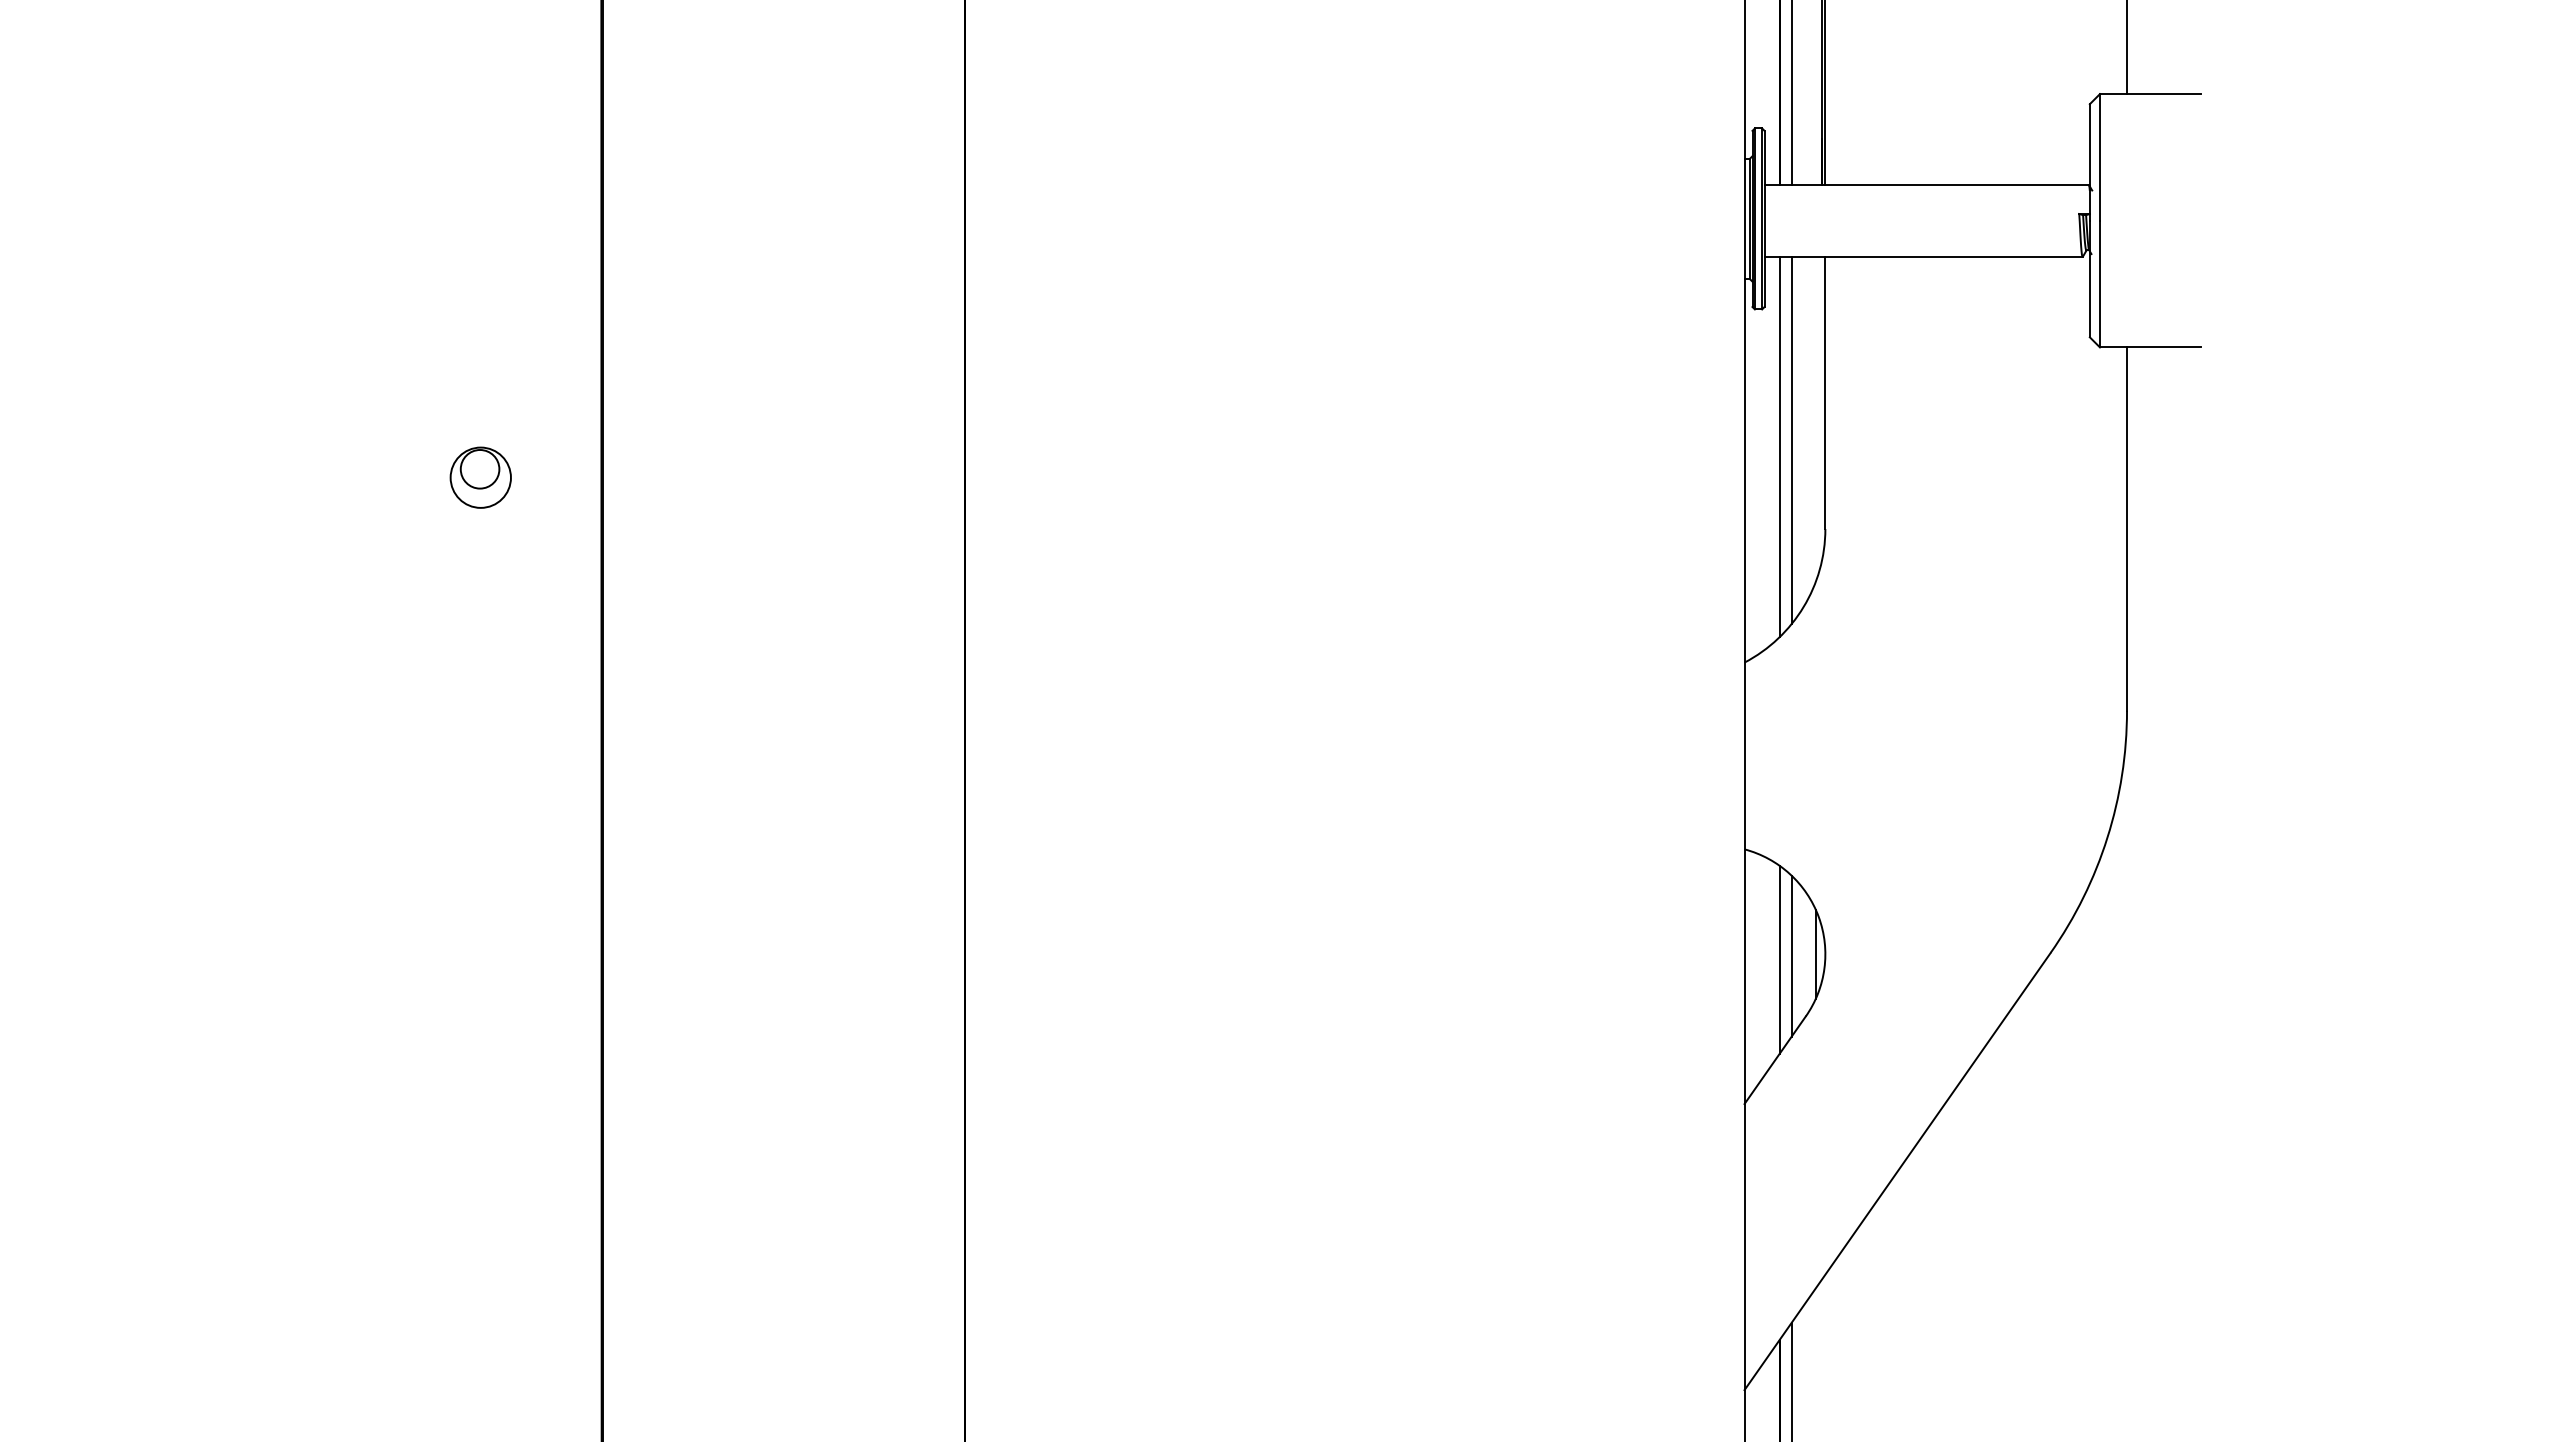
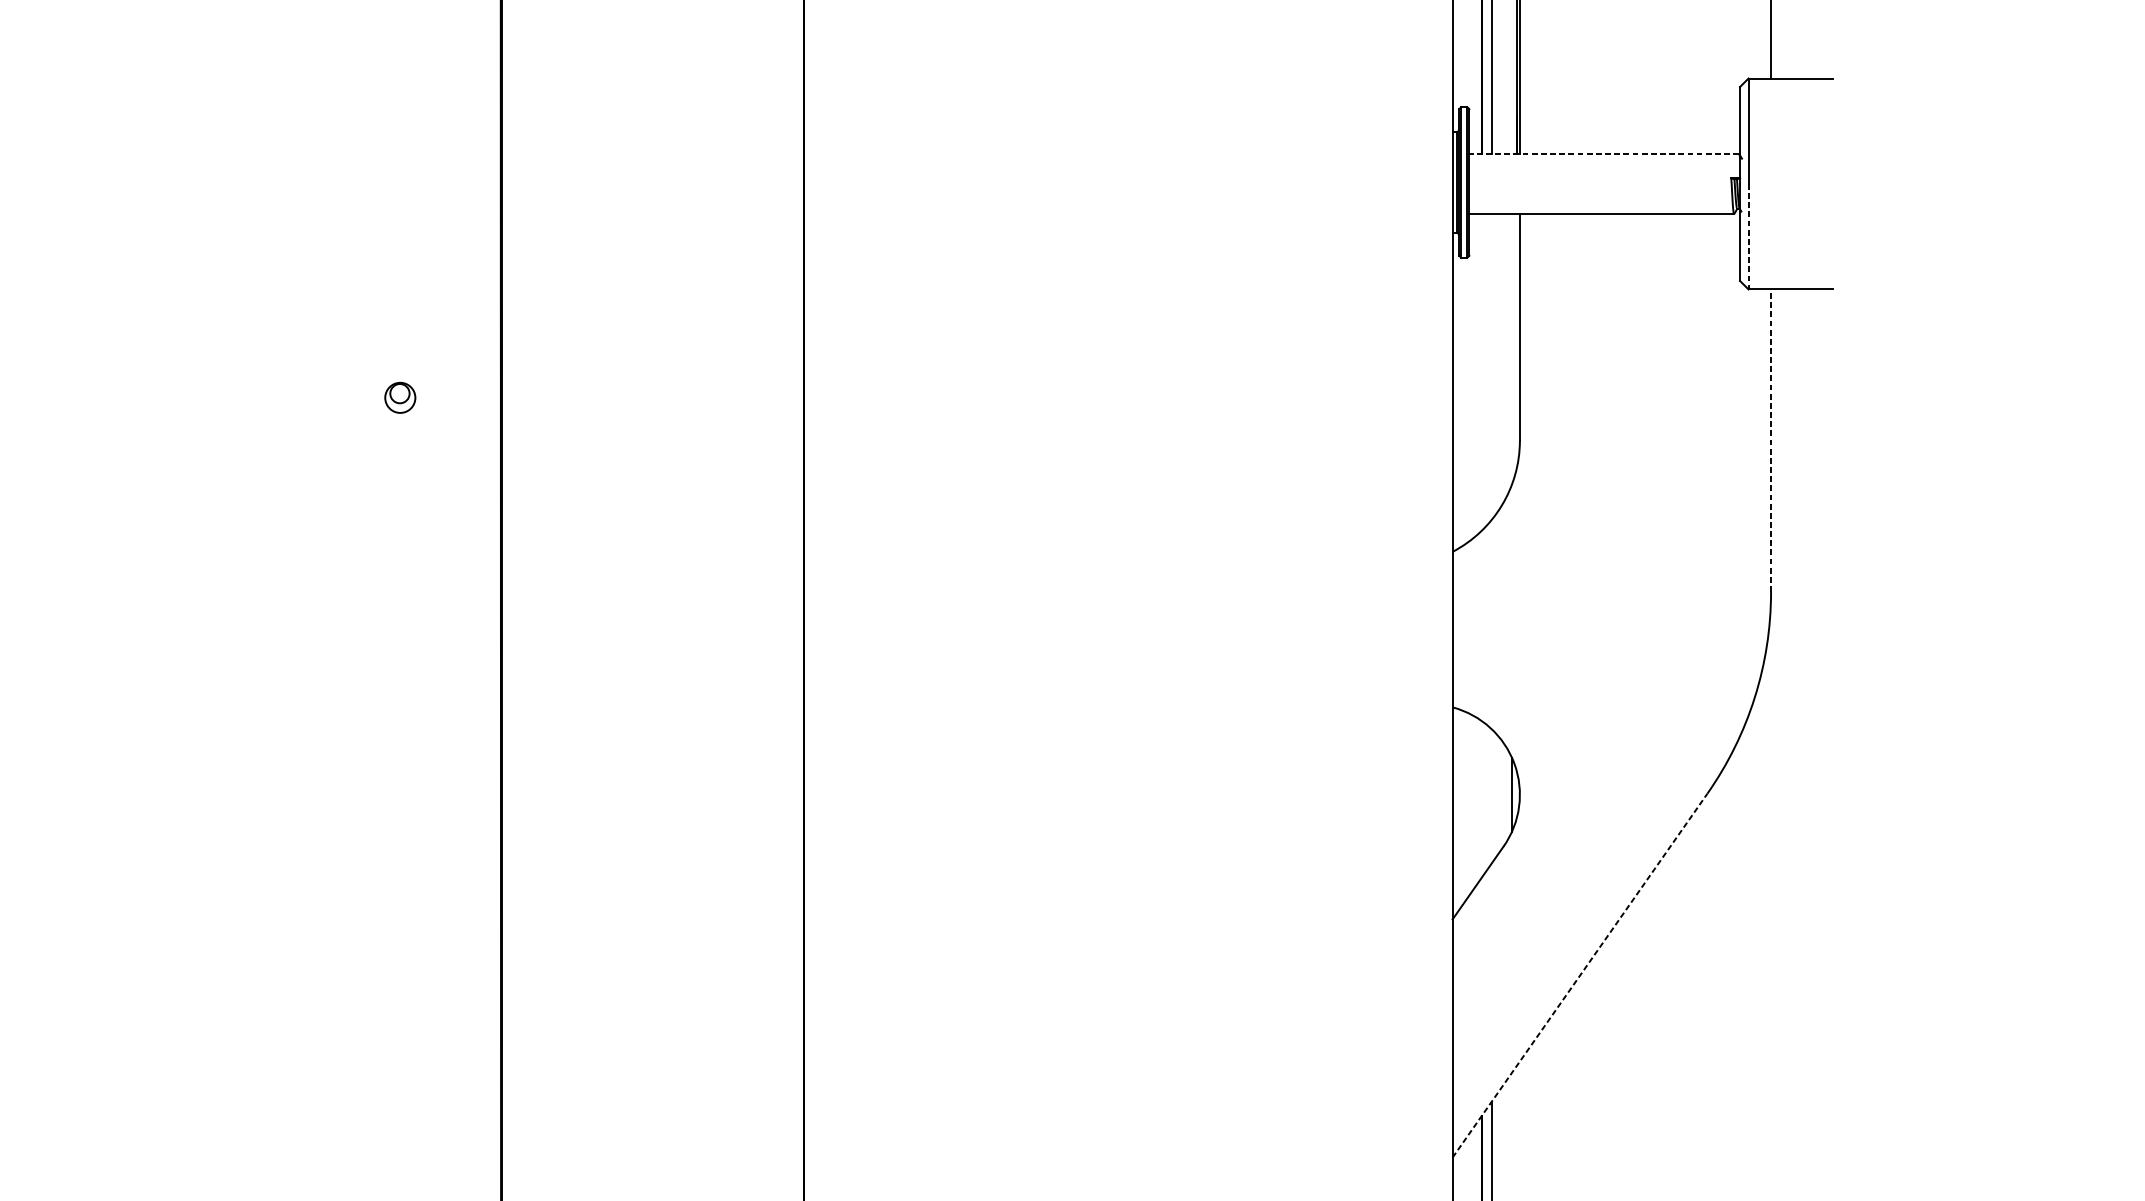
line: (1926, 184) -> (1604, 153), solid -> dashed
line: (2099, 284) -> (1748, 237), solid -> dashed
line: (1791, 440) -> (1491, 366), removed
line: (1779, 446) -> (1481, 371), removed
part: (480, 477) -> (400, 397), size x0.6
line: (2127, 529) -> (1771, 441), solid -> dashed
line: (1791, 955) -> (1491, 795), removed
line: (1779, 959) -> (1481, 799), removed
line: (1897, 1171) -> (1579, 975), solid -> dashed

